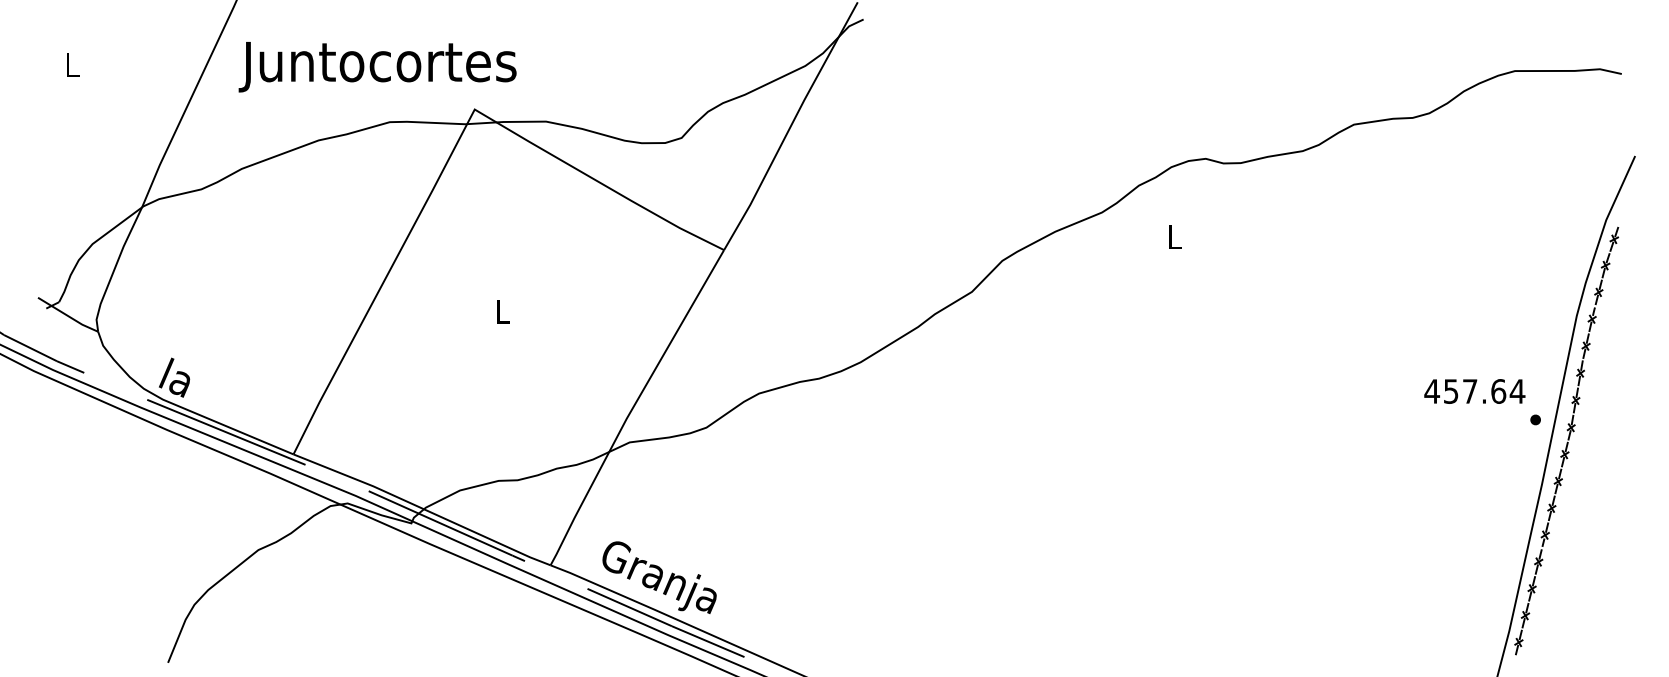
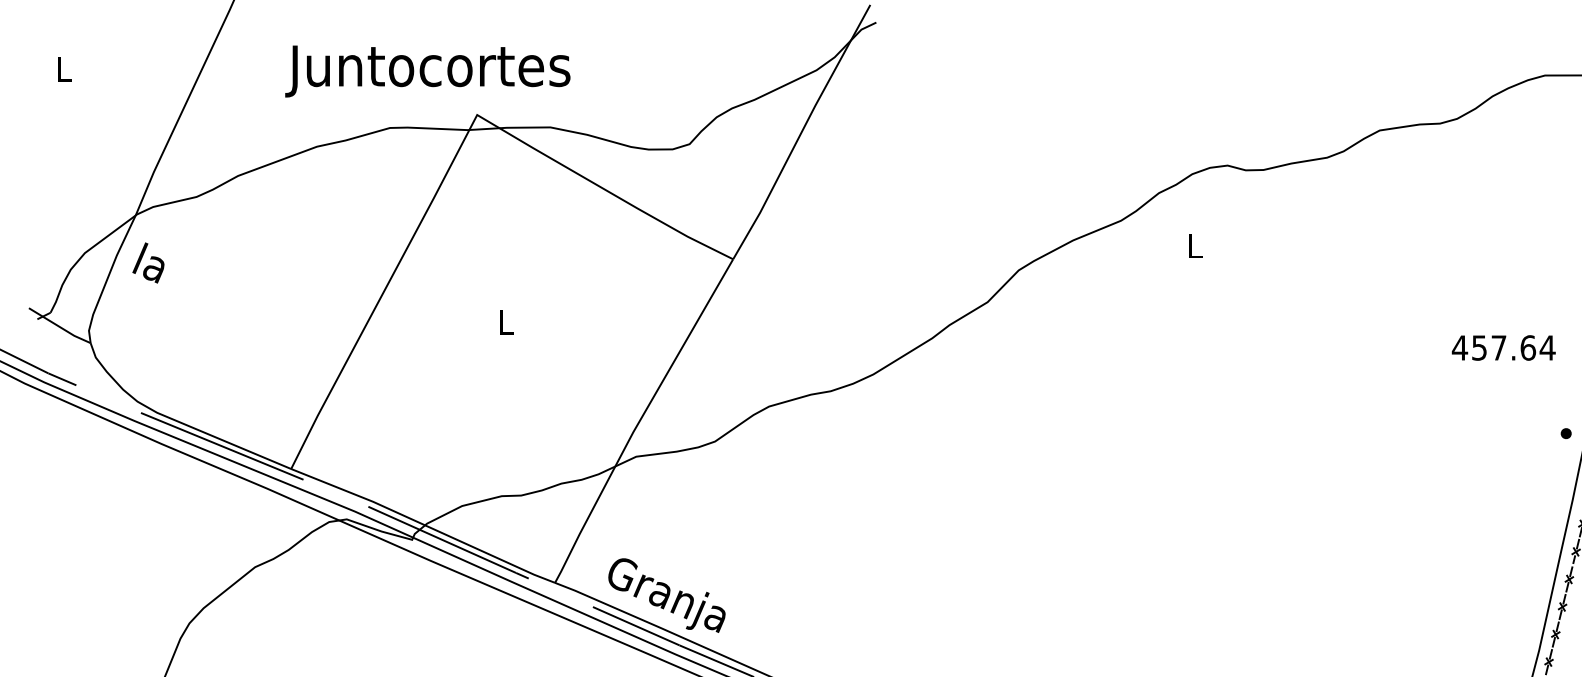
text: (377, 67) -> (427, 71), moved
text: (174, 377) -> (148, 262), moved
text: (1474, 391) -> (1503, 347), moved

